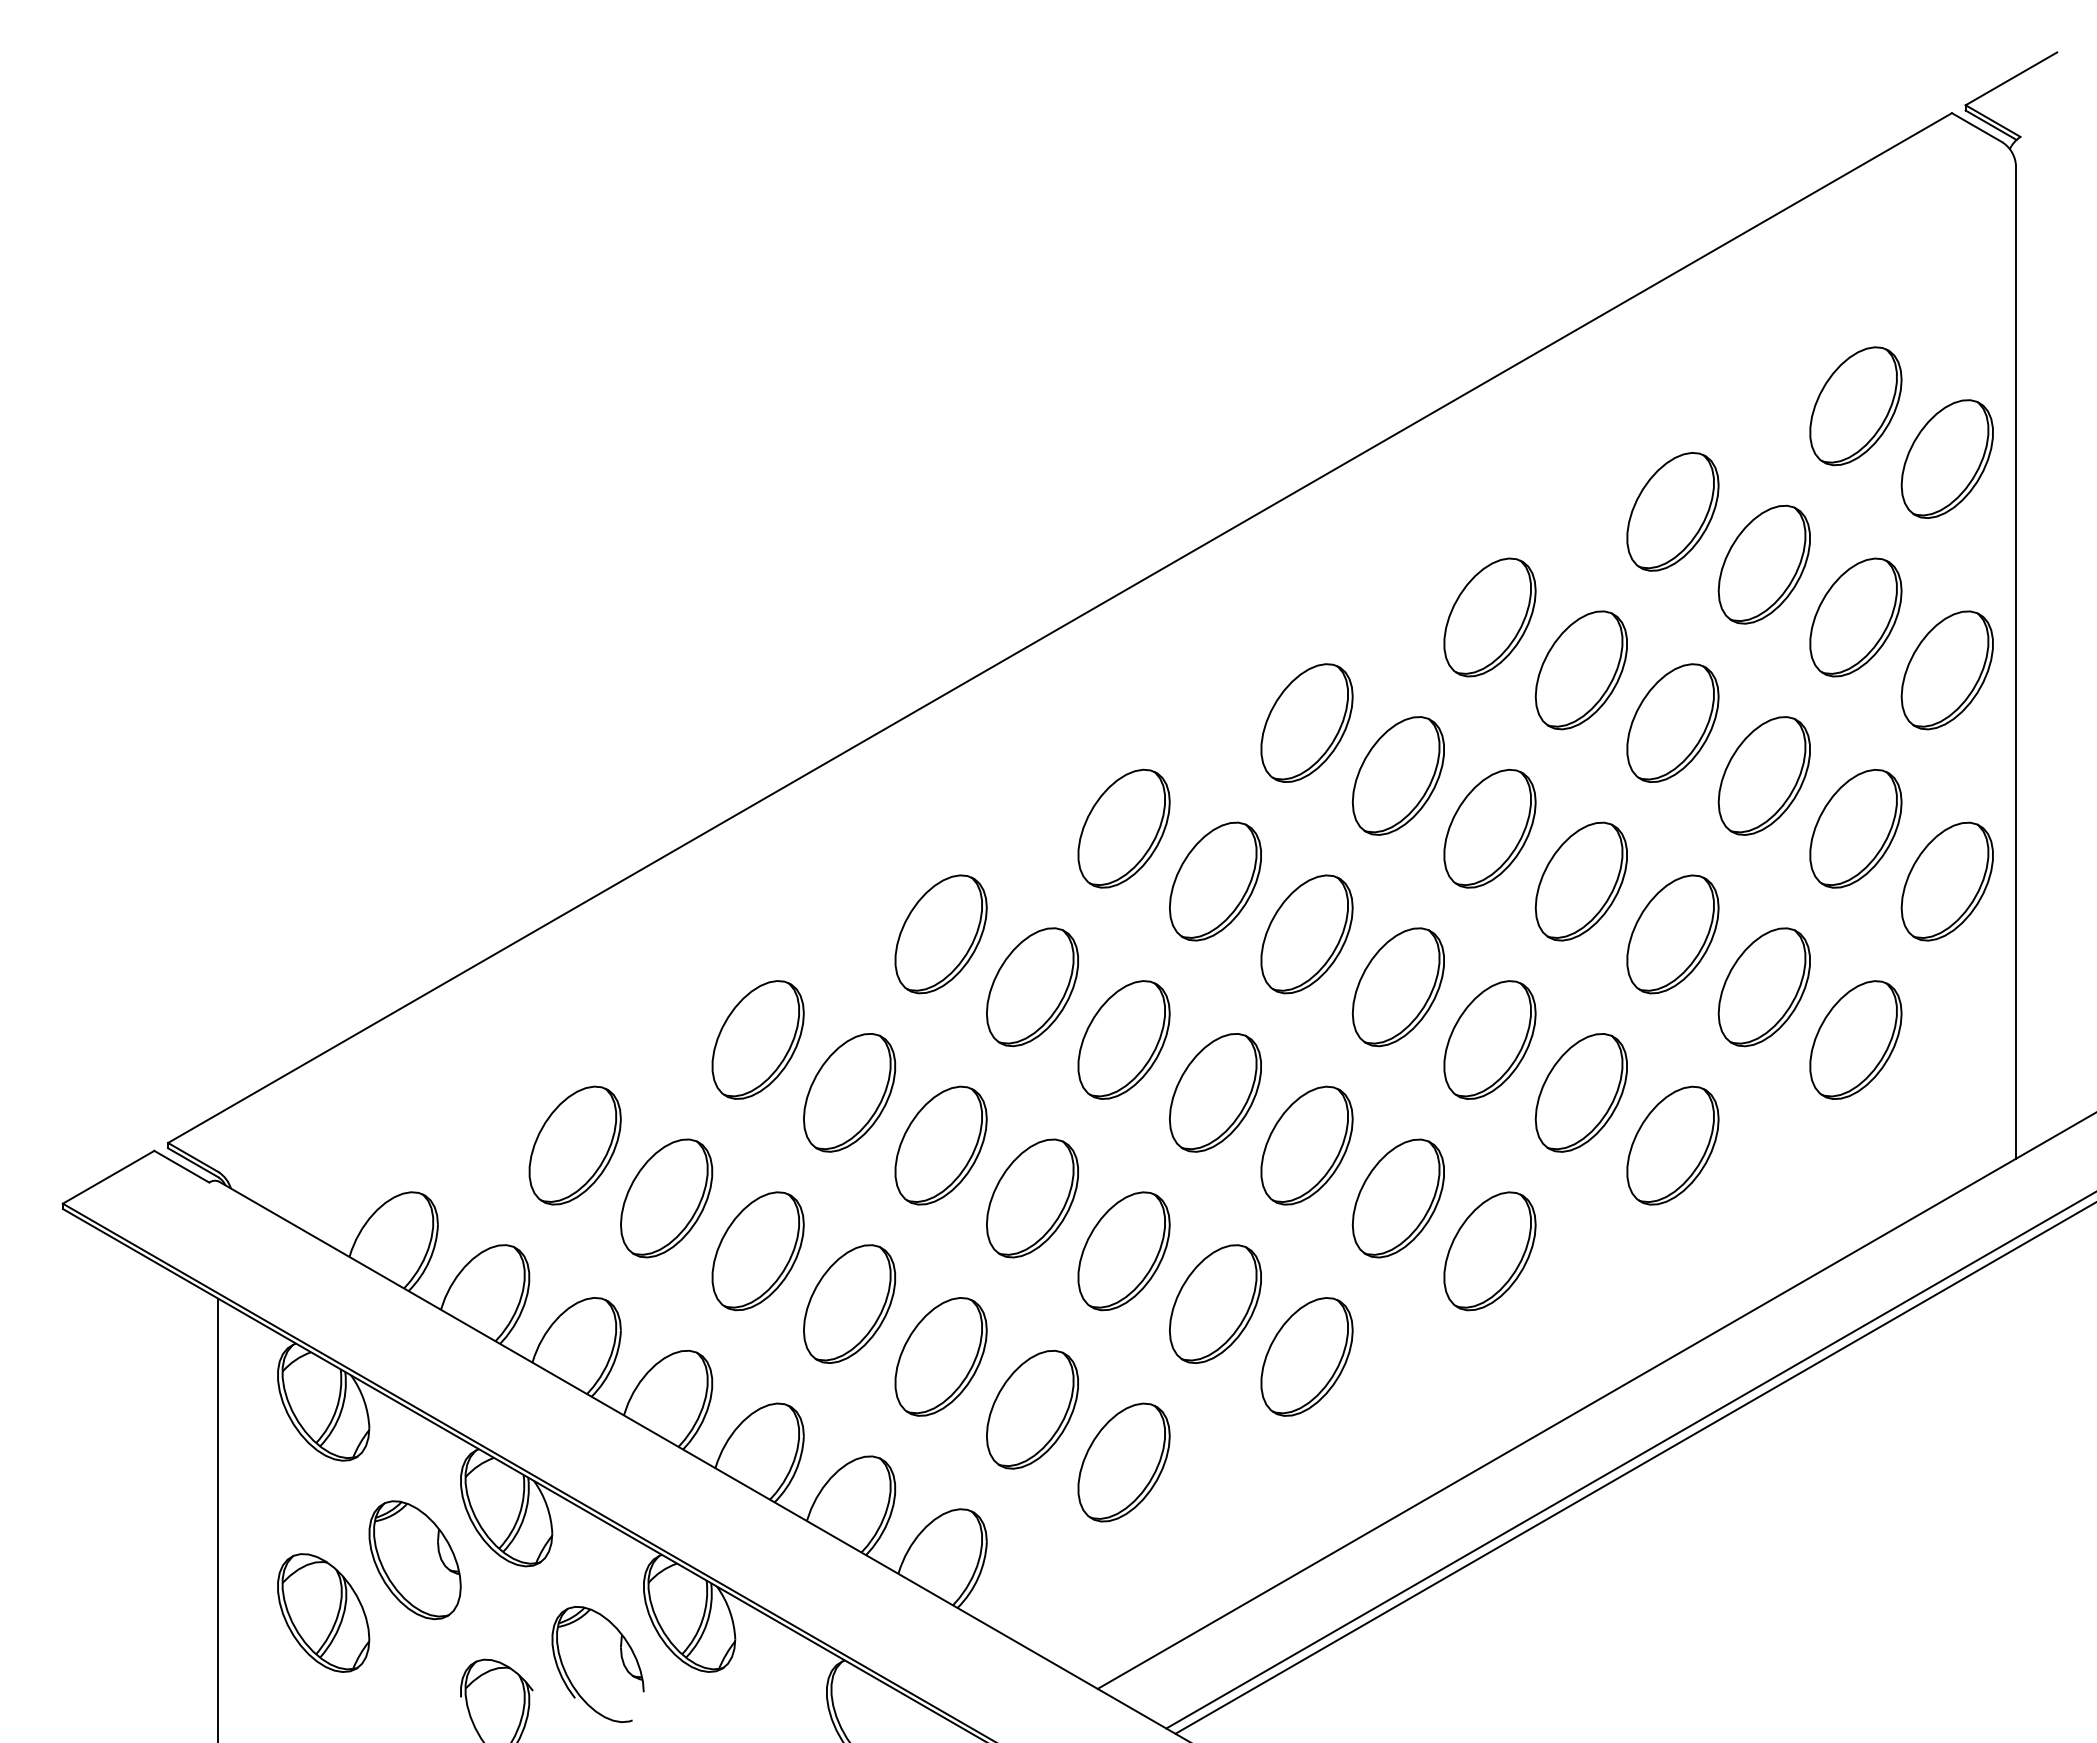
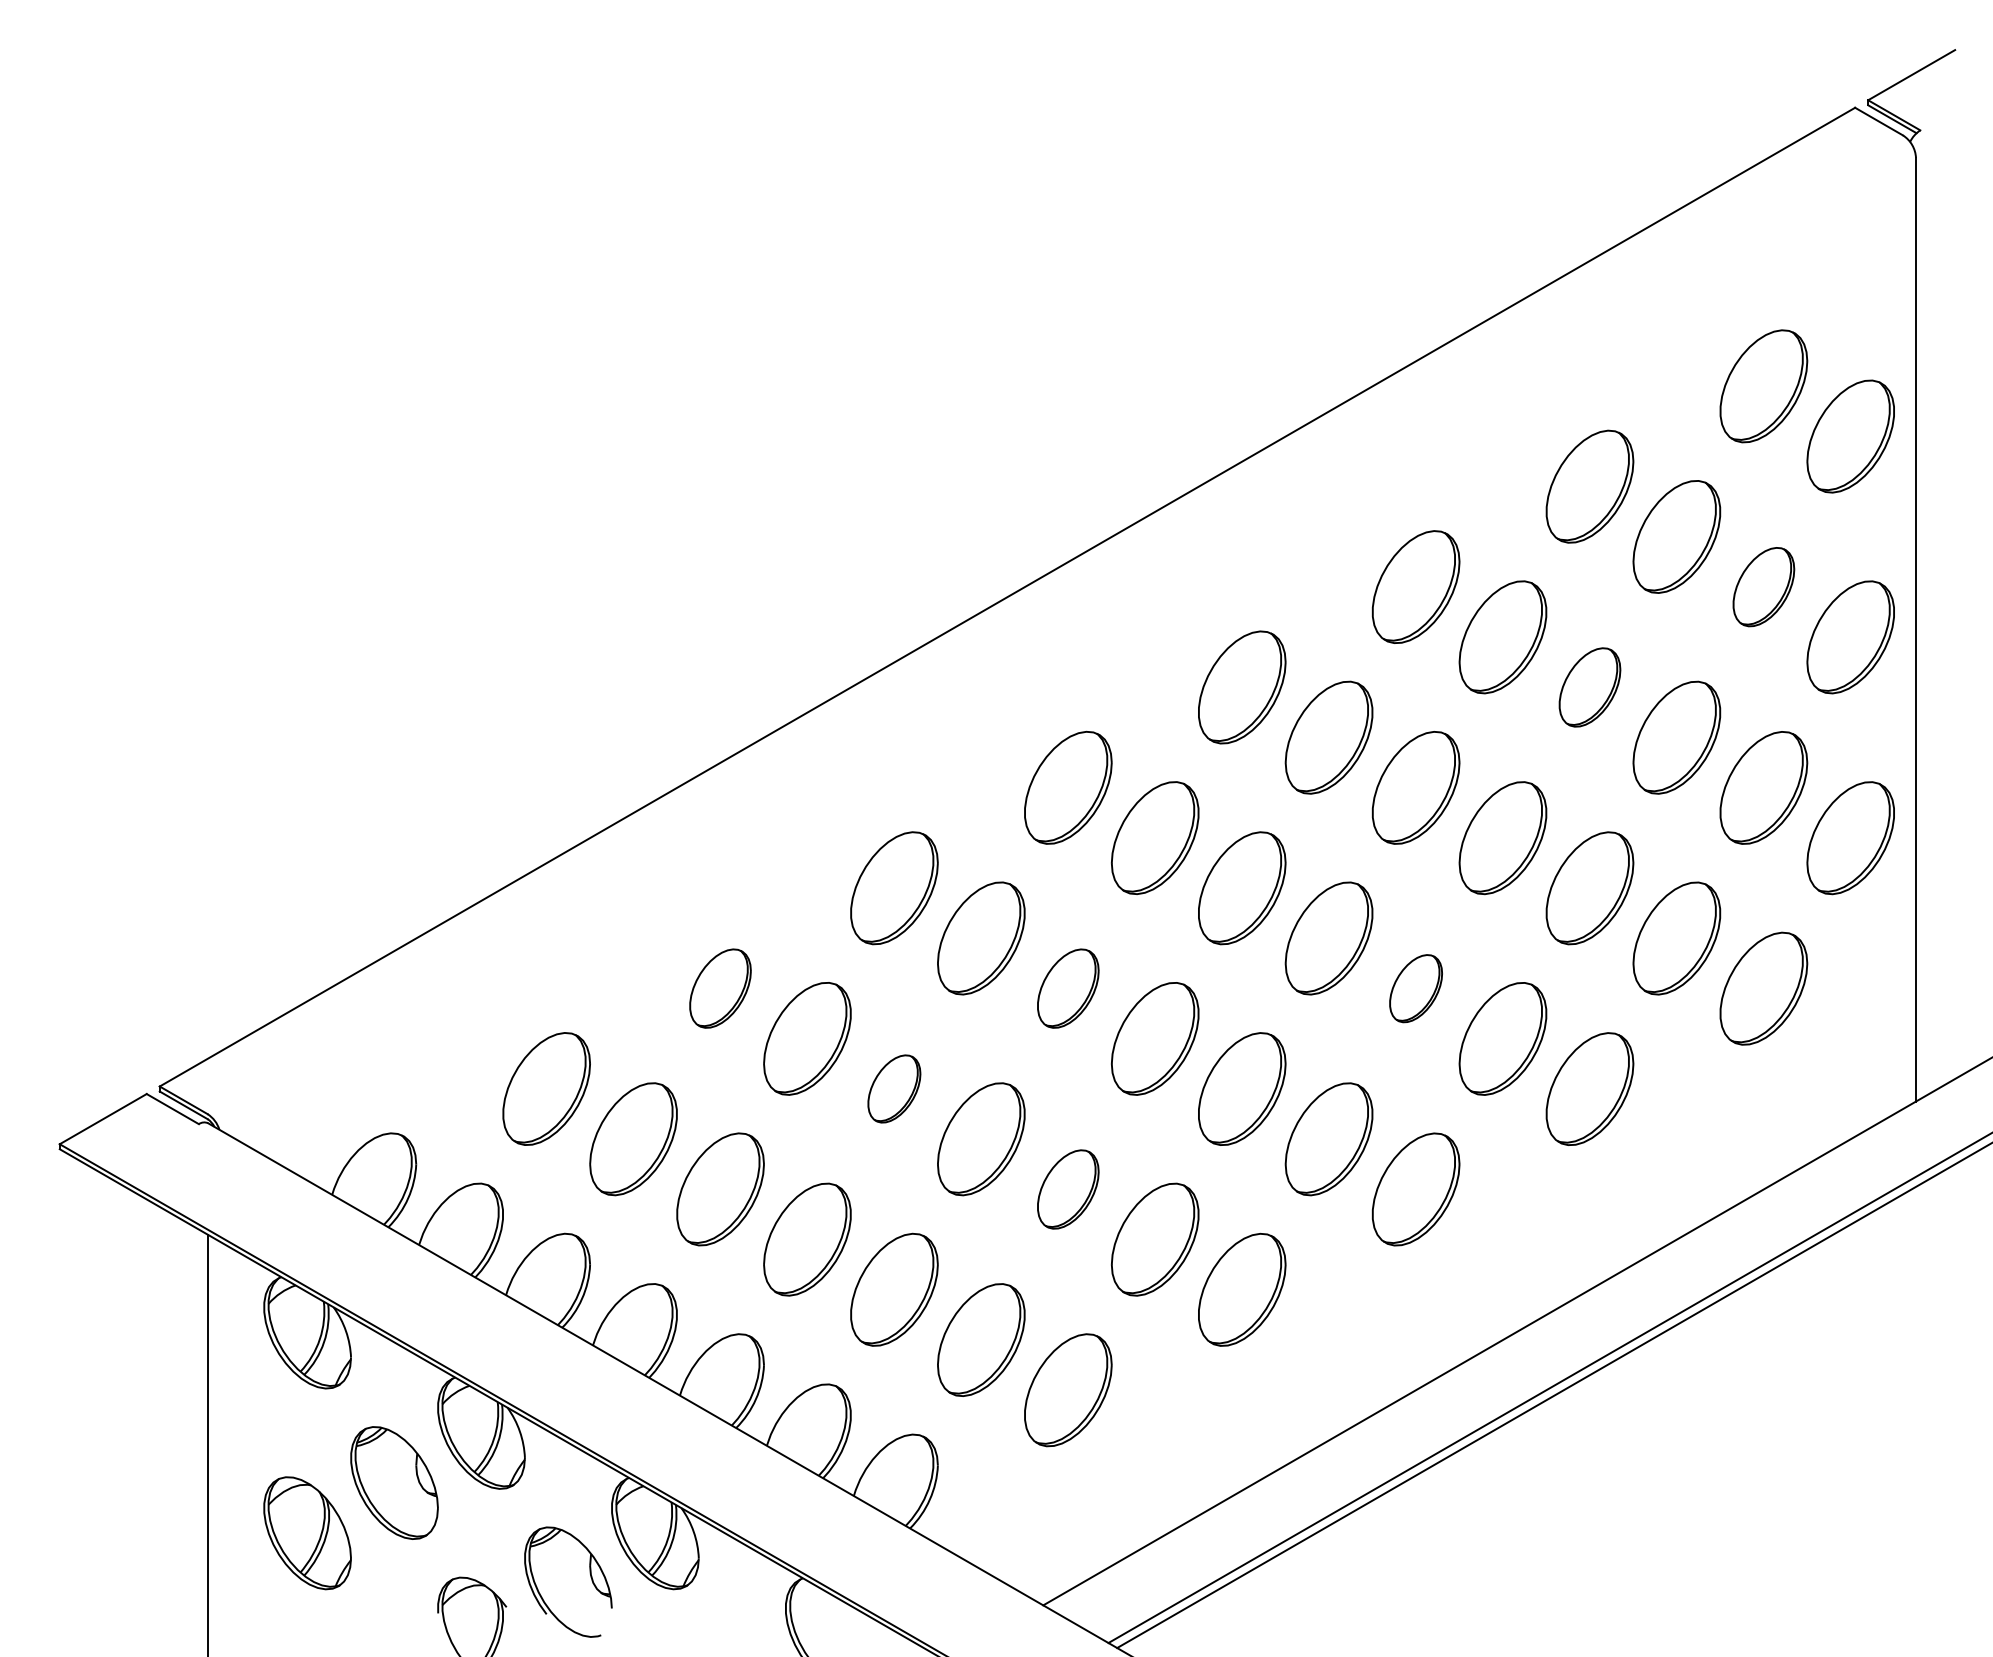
part: (1855, 617) -> (1763, 587), size x0.7
part: (1672, 722) -> (1589, 686), size x0.7
part: (757, 1039) -> (719, 988), size x0.7
part: (1123, 1039) -> (1067, 988), size x0.7
part: (1489, 1039) -> (1415, 988), size x0.6
part: (940, 1145) -> (893, 1088), size x0.6
part: (1123, 1251) -> (1067, 1189), size x0.7

